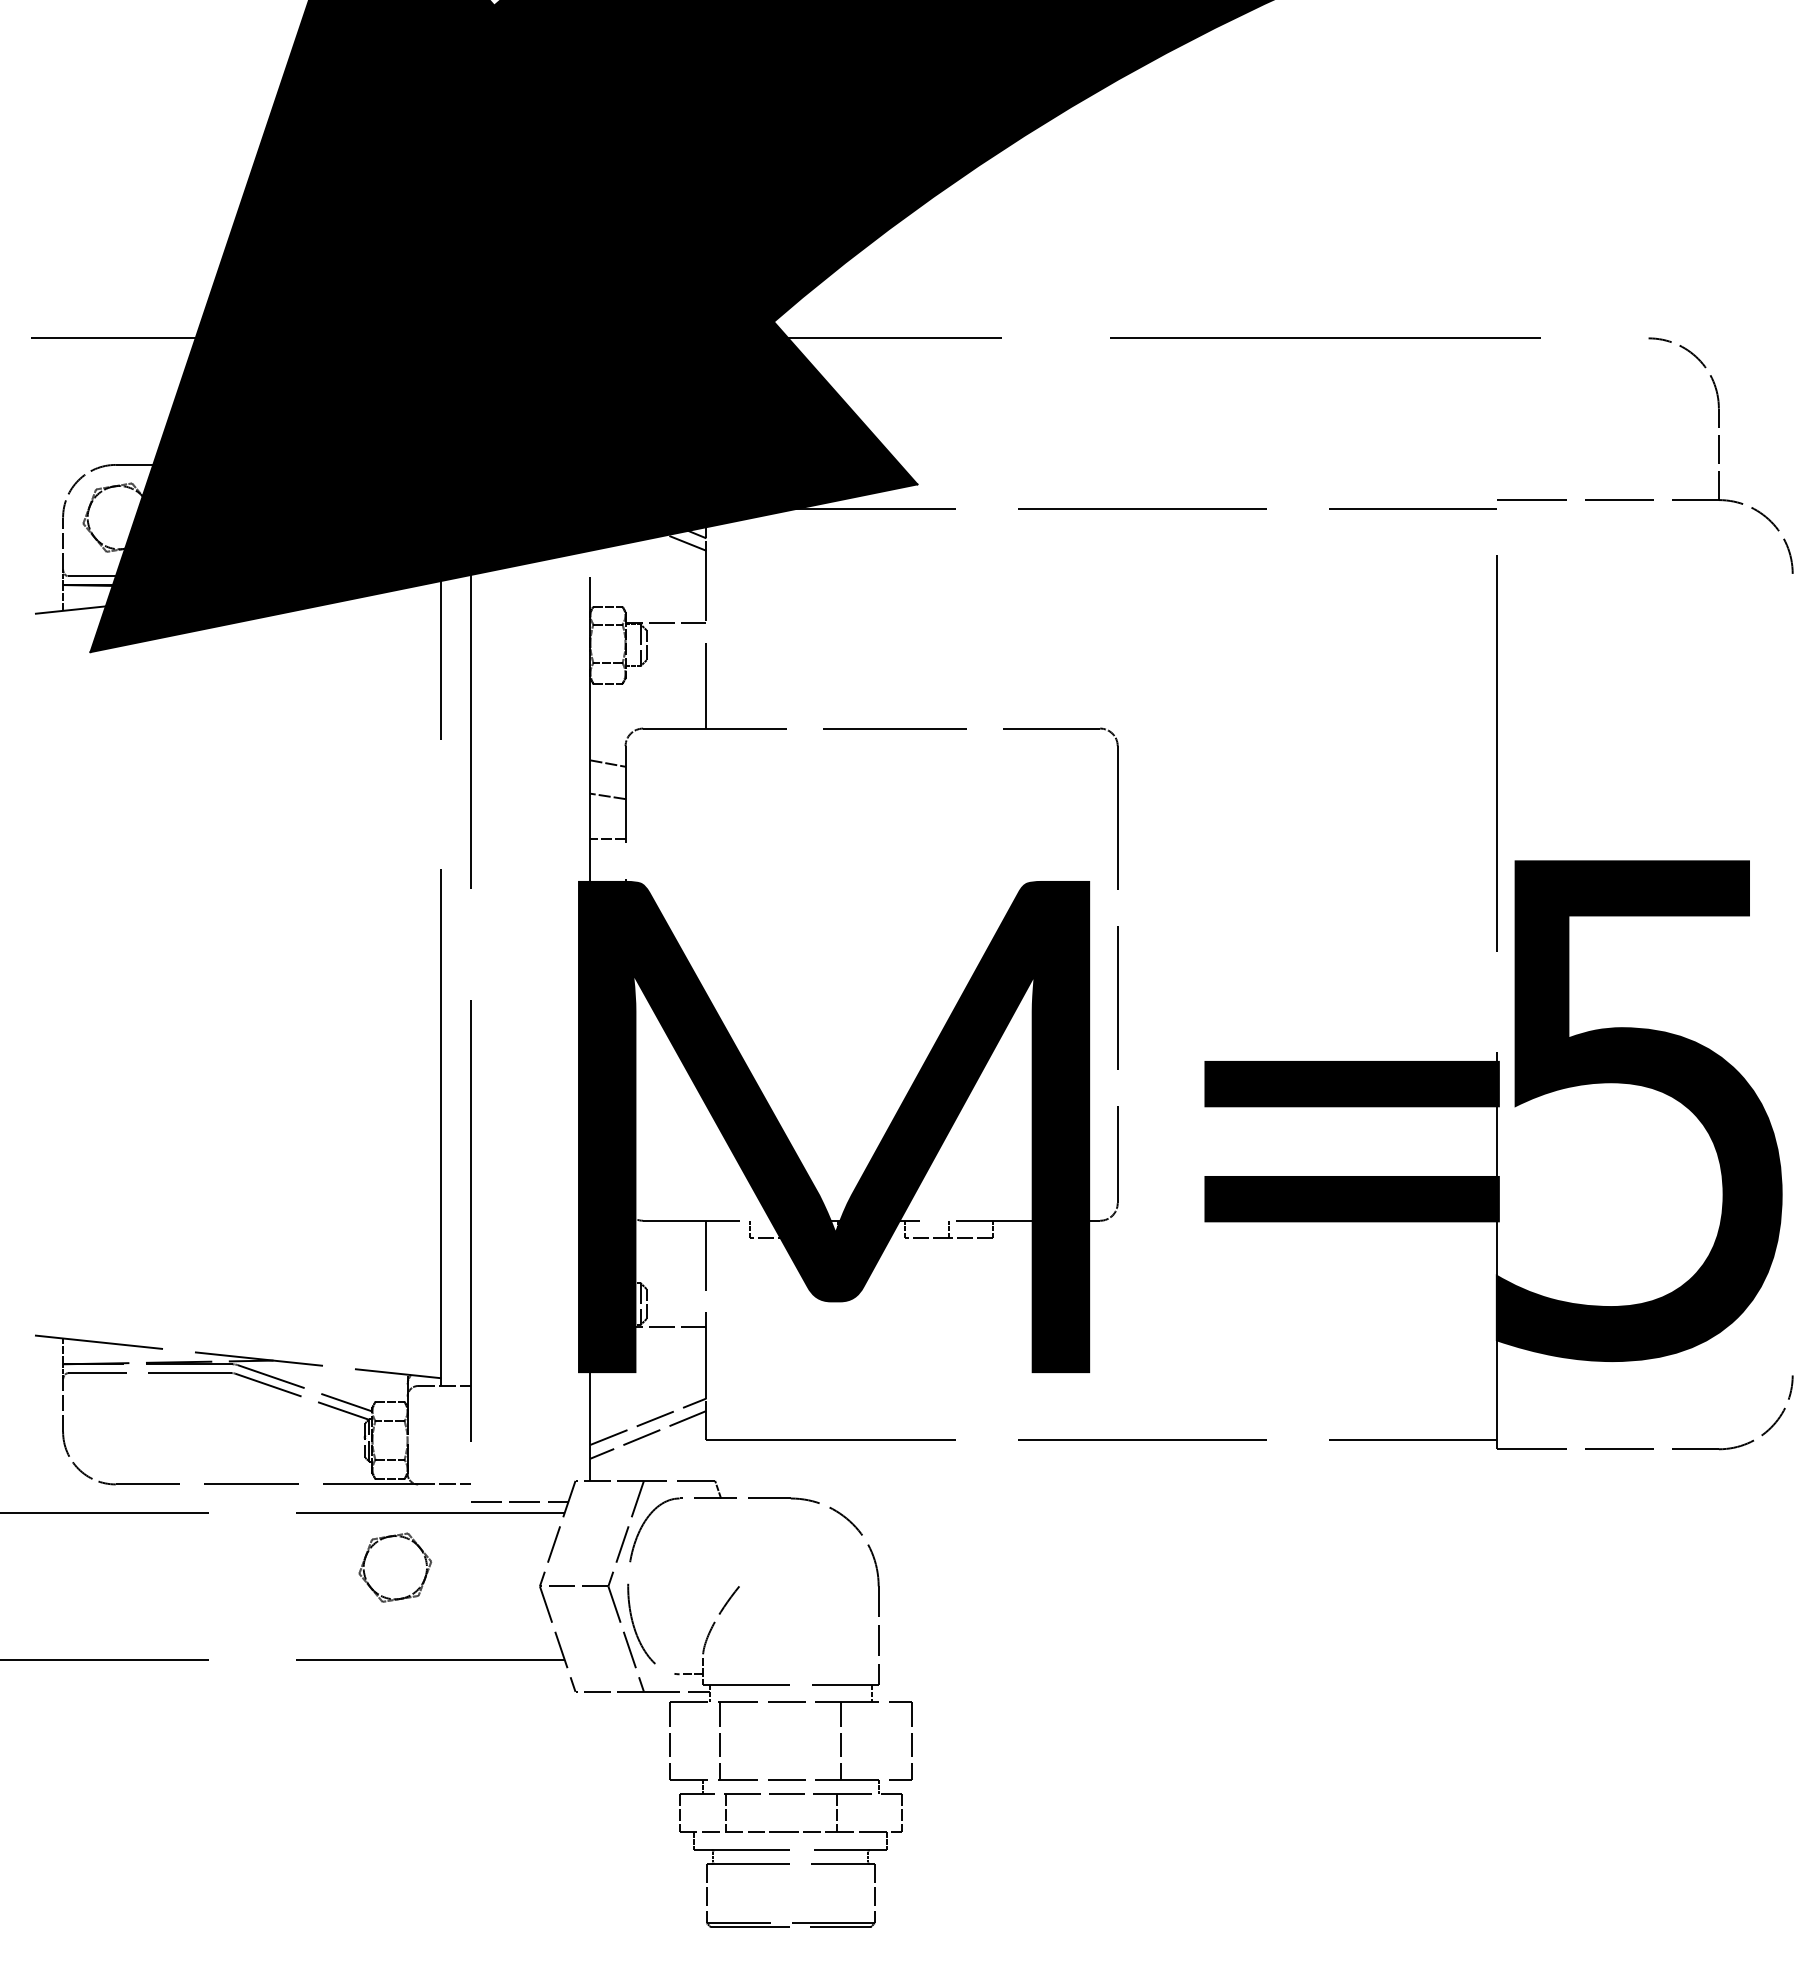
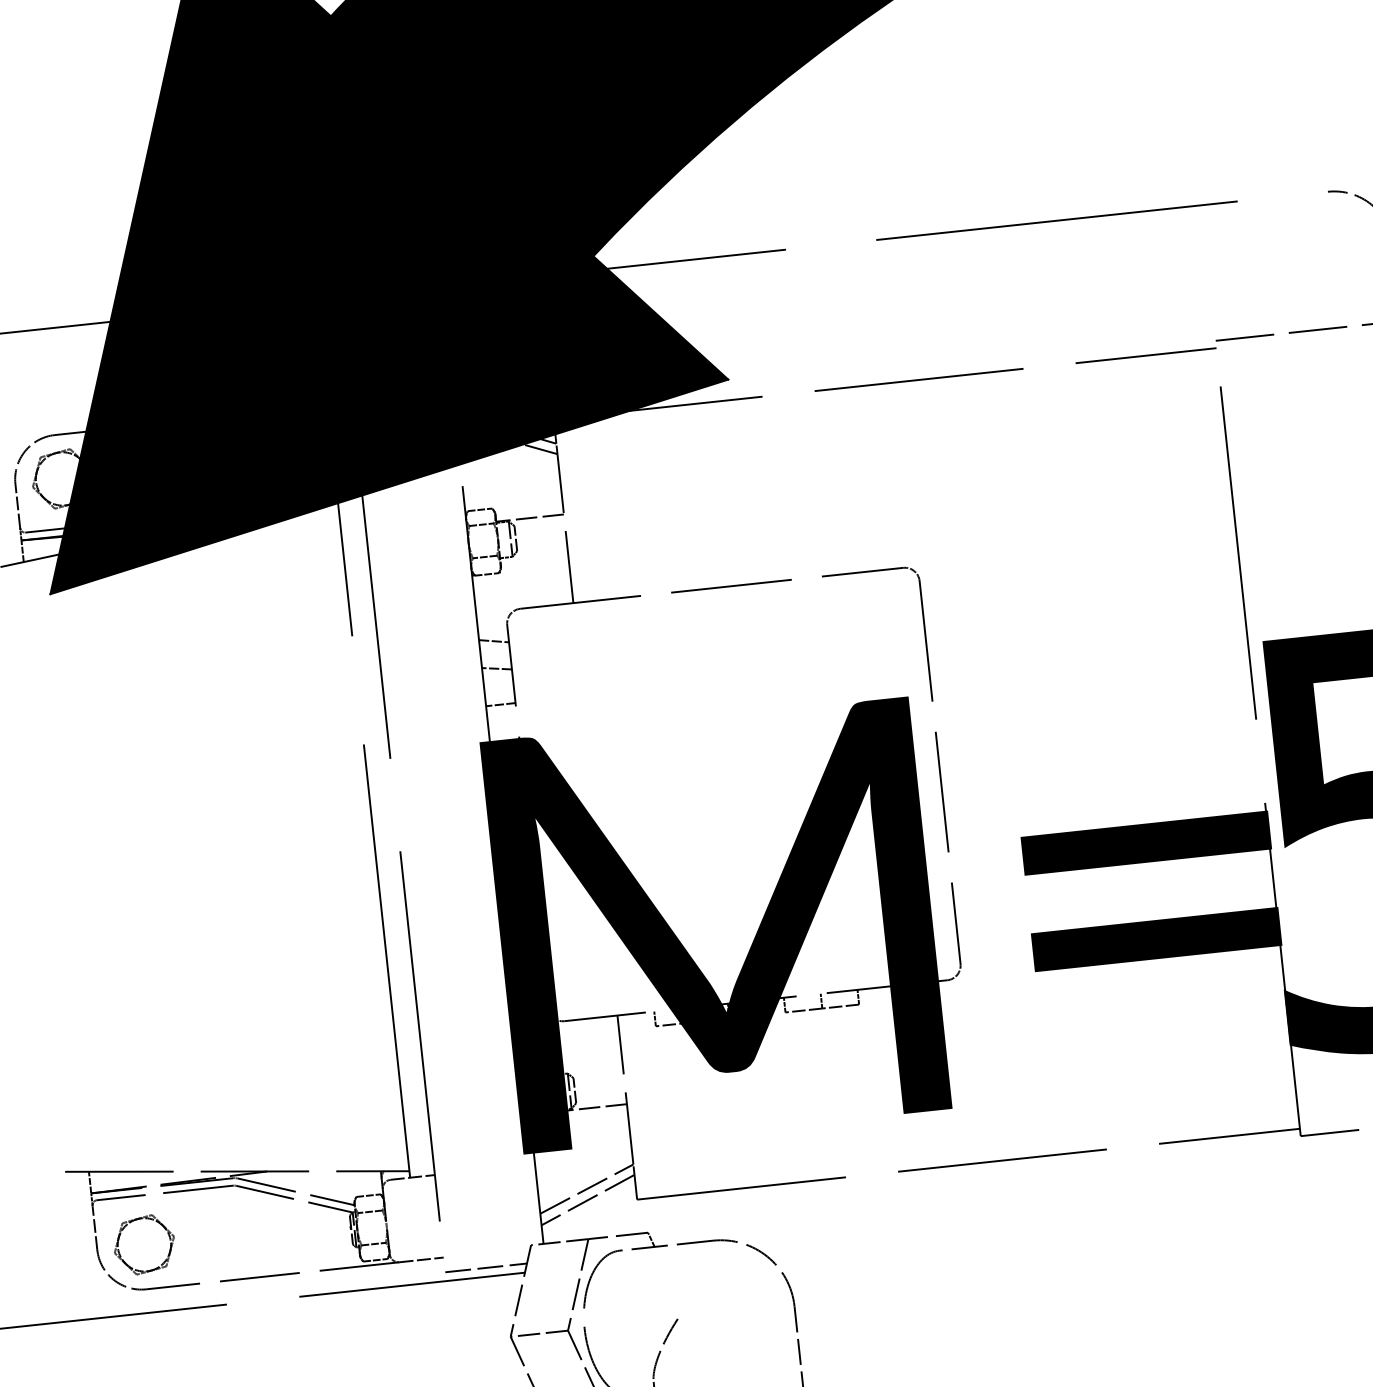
part: (366, 1558) -> (119, 1239), moved

